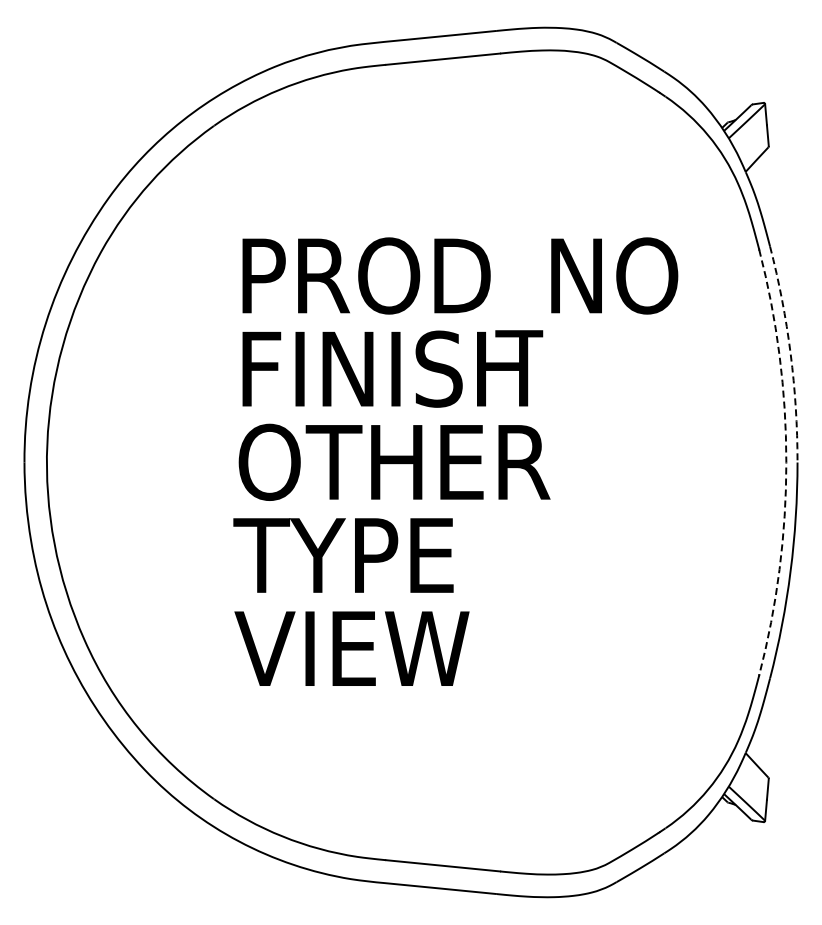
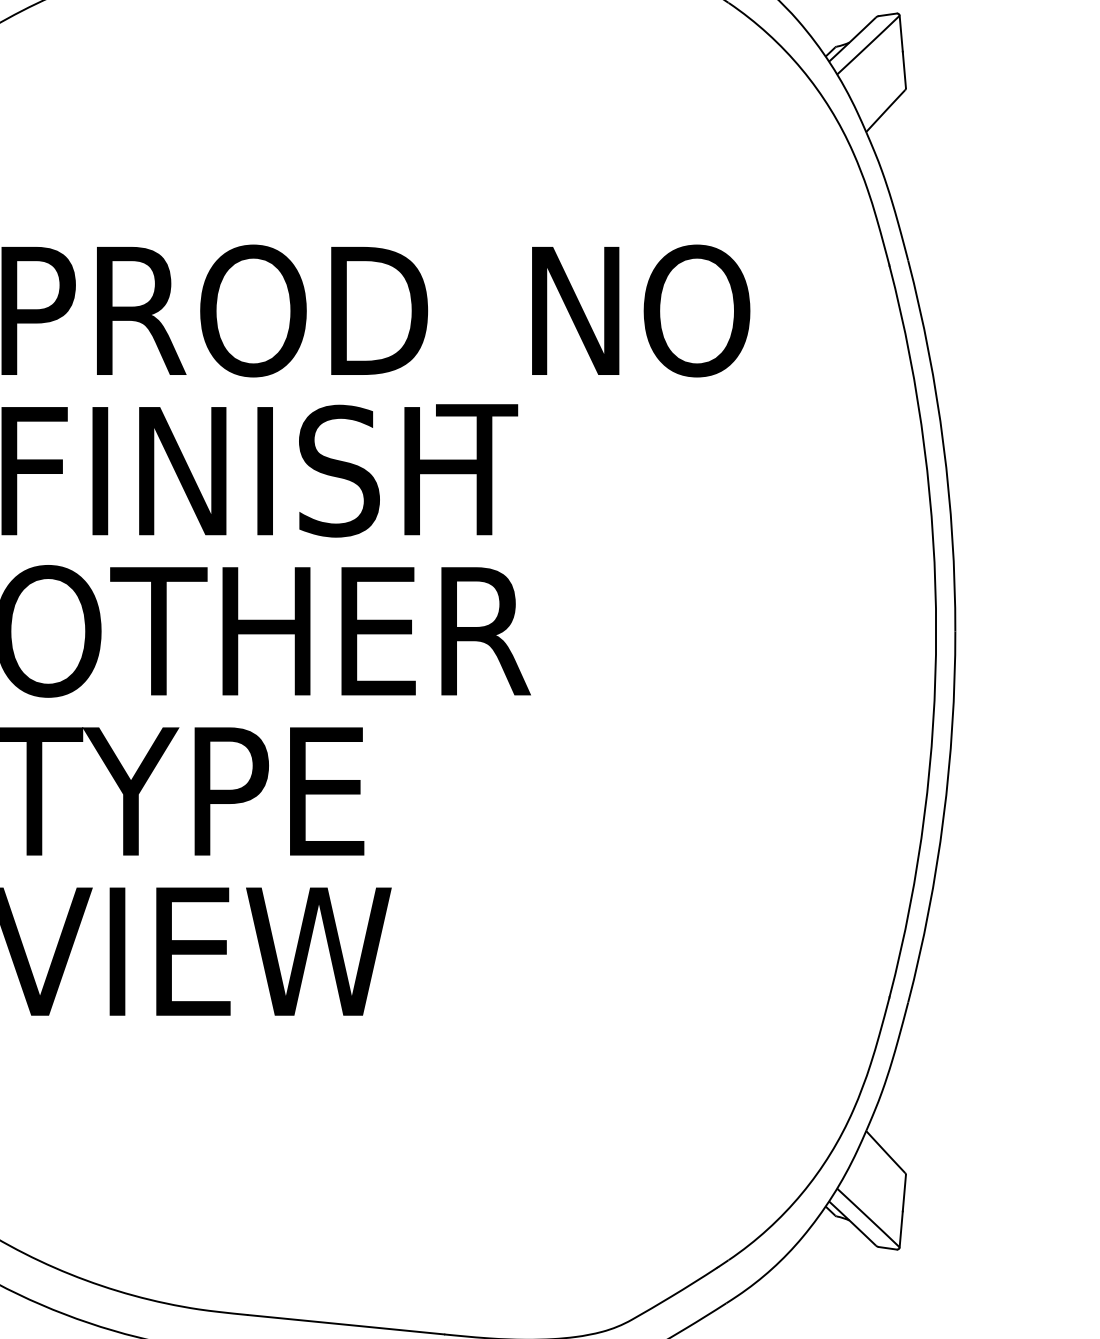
line: (790, 353) -> (943, 444), dashed -> solid
line: (786, 462) -> (936, 631), dashed -> solid

